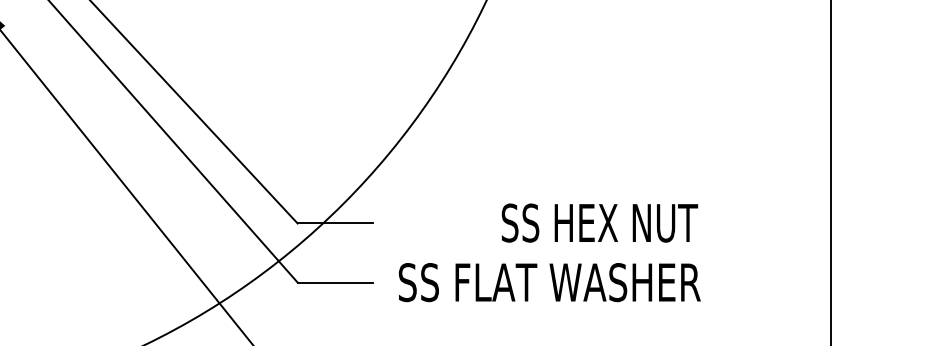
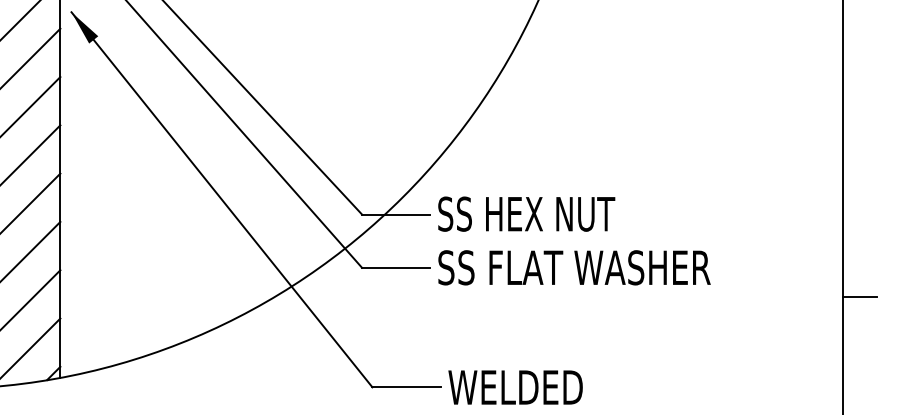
text: (599, 222) -> (526, 213), moved
text: (549, 282) -> (574, 267), moved
line: (849, 315) -> (859, 297), added

